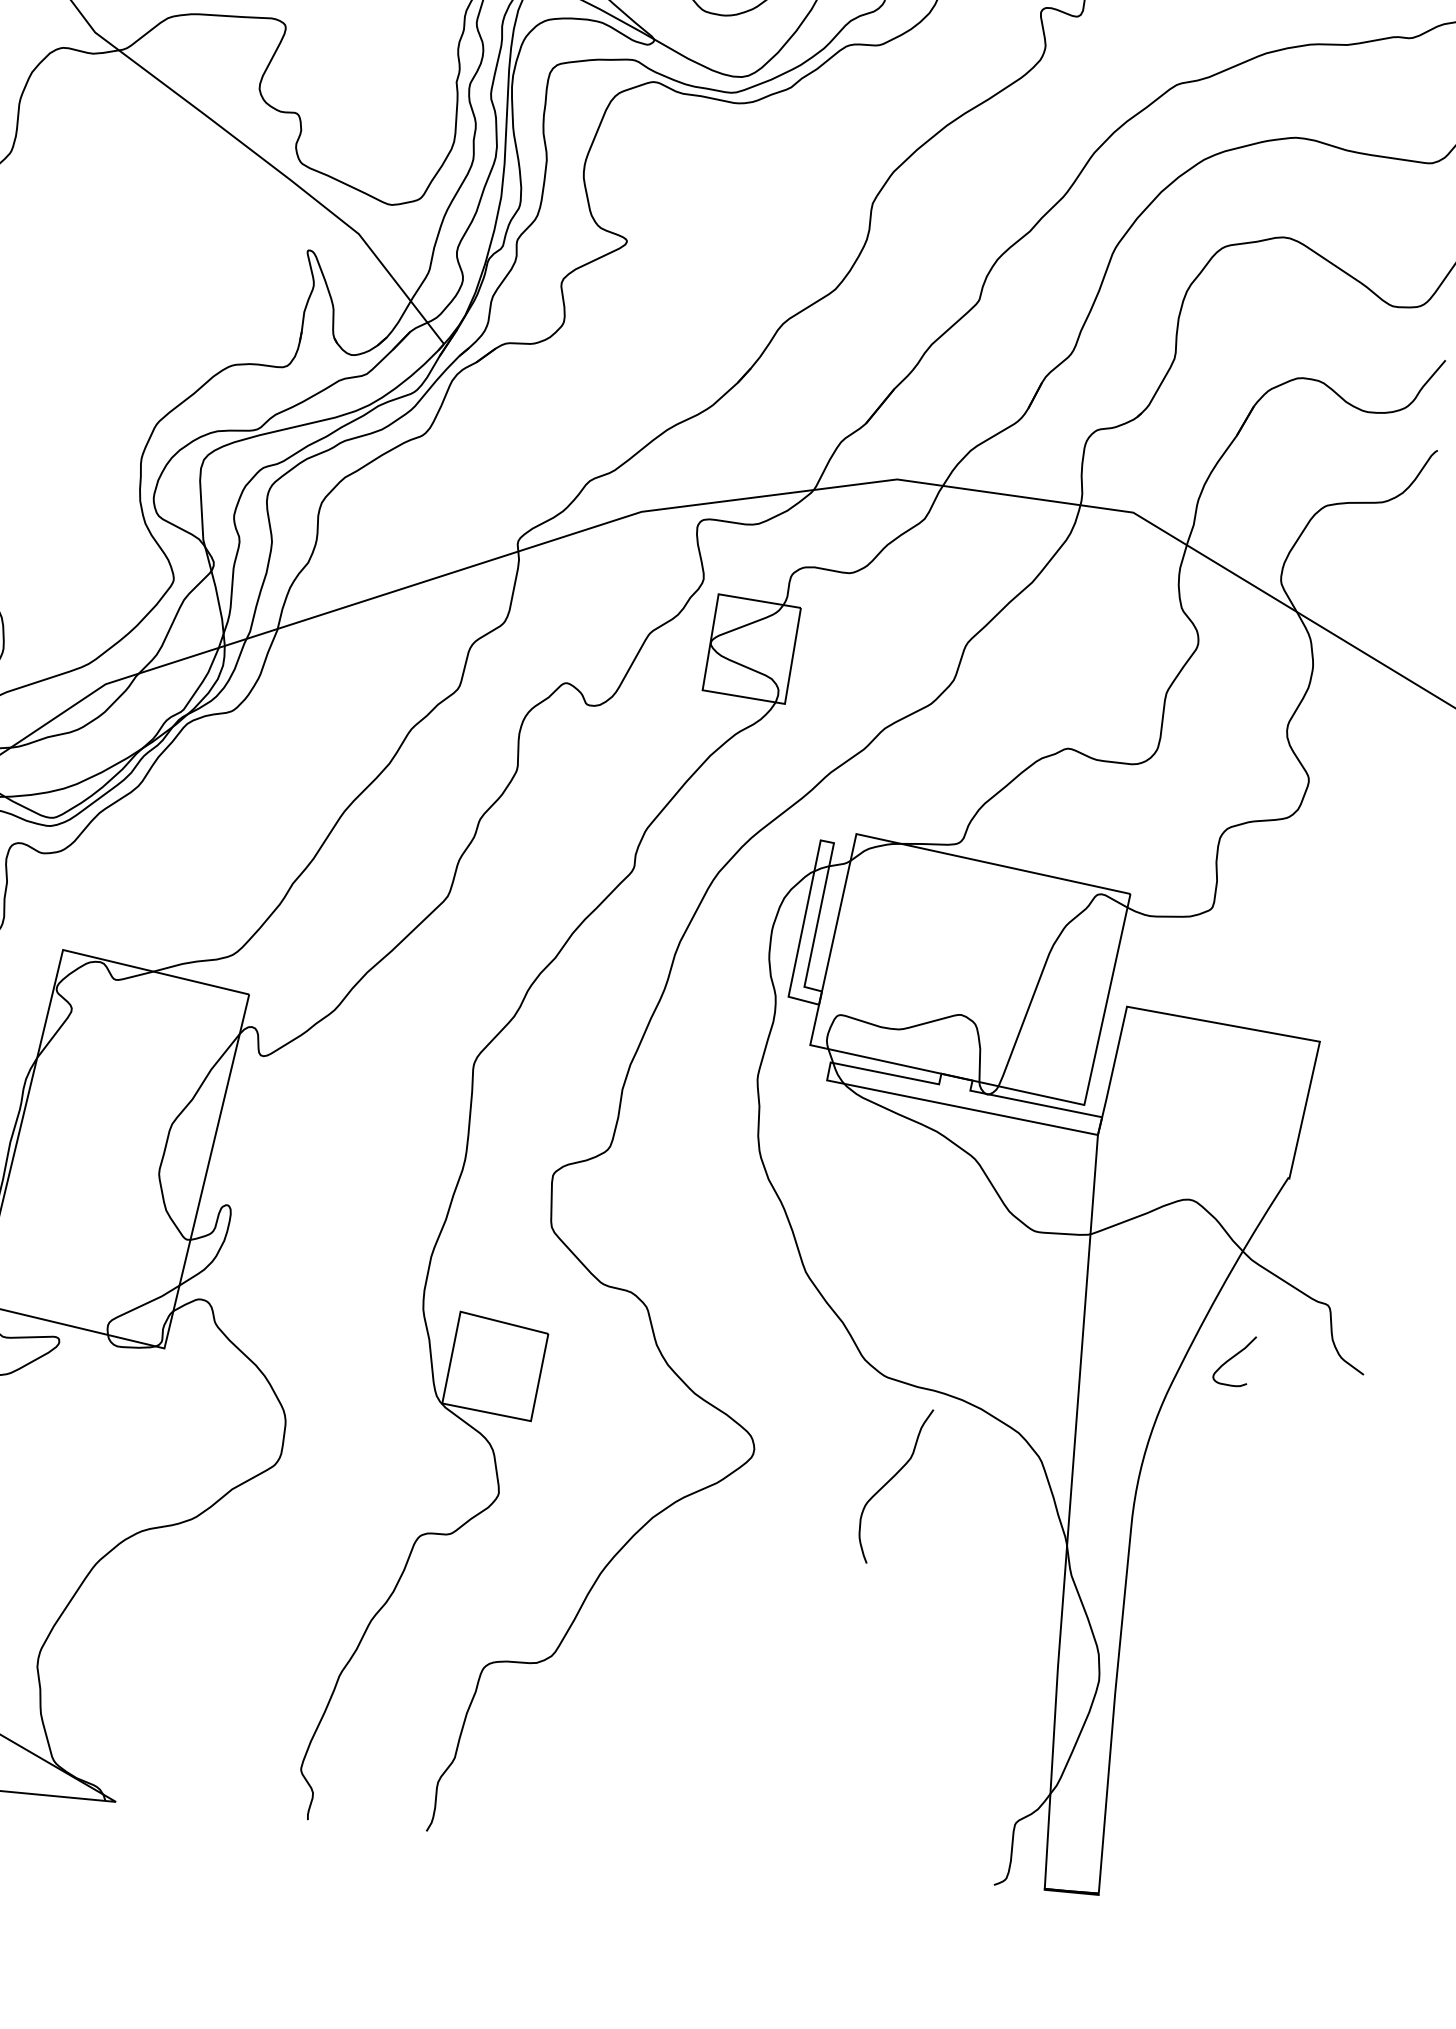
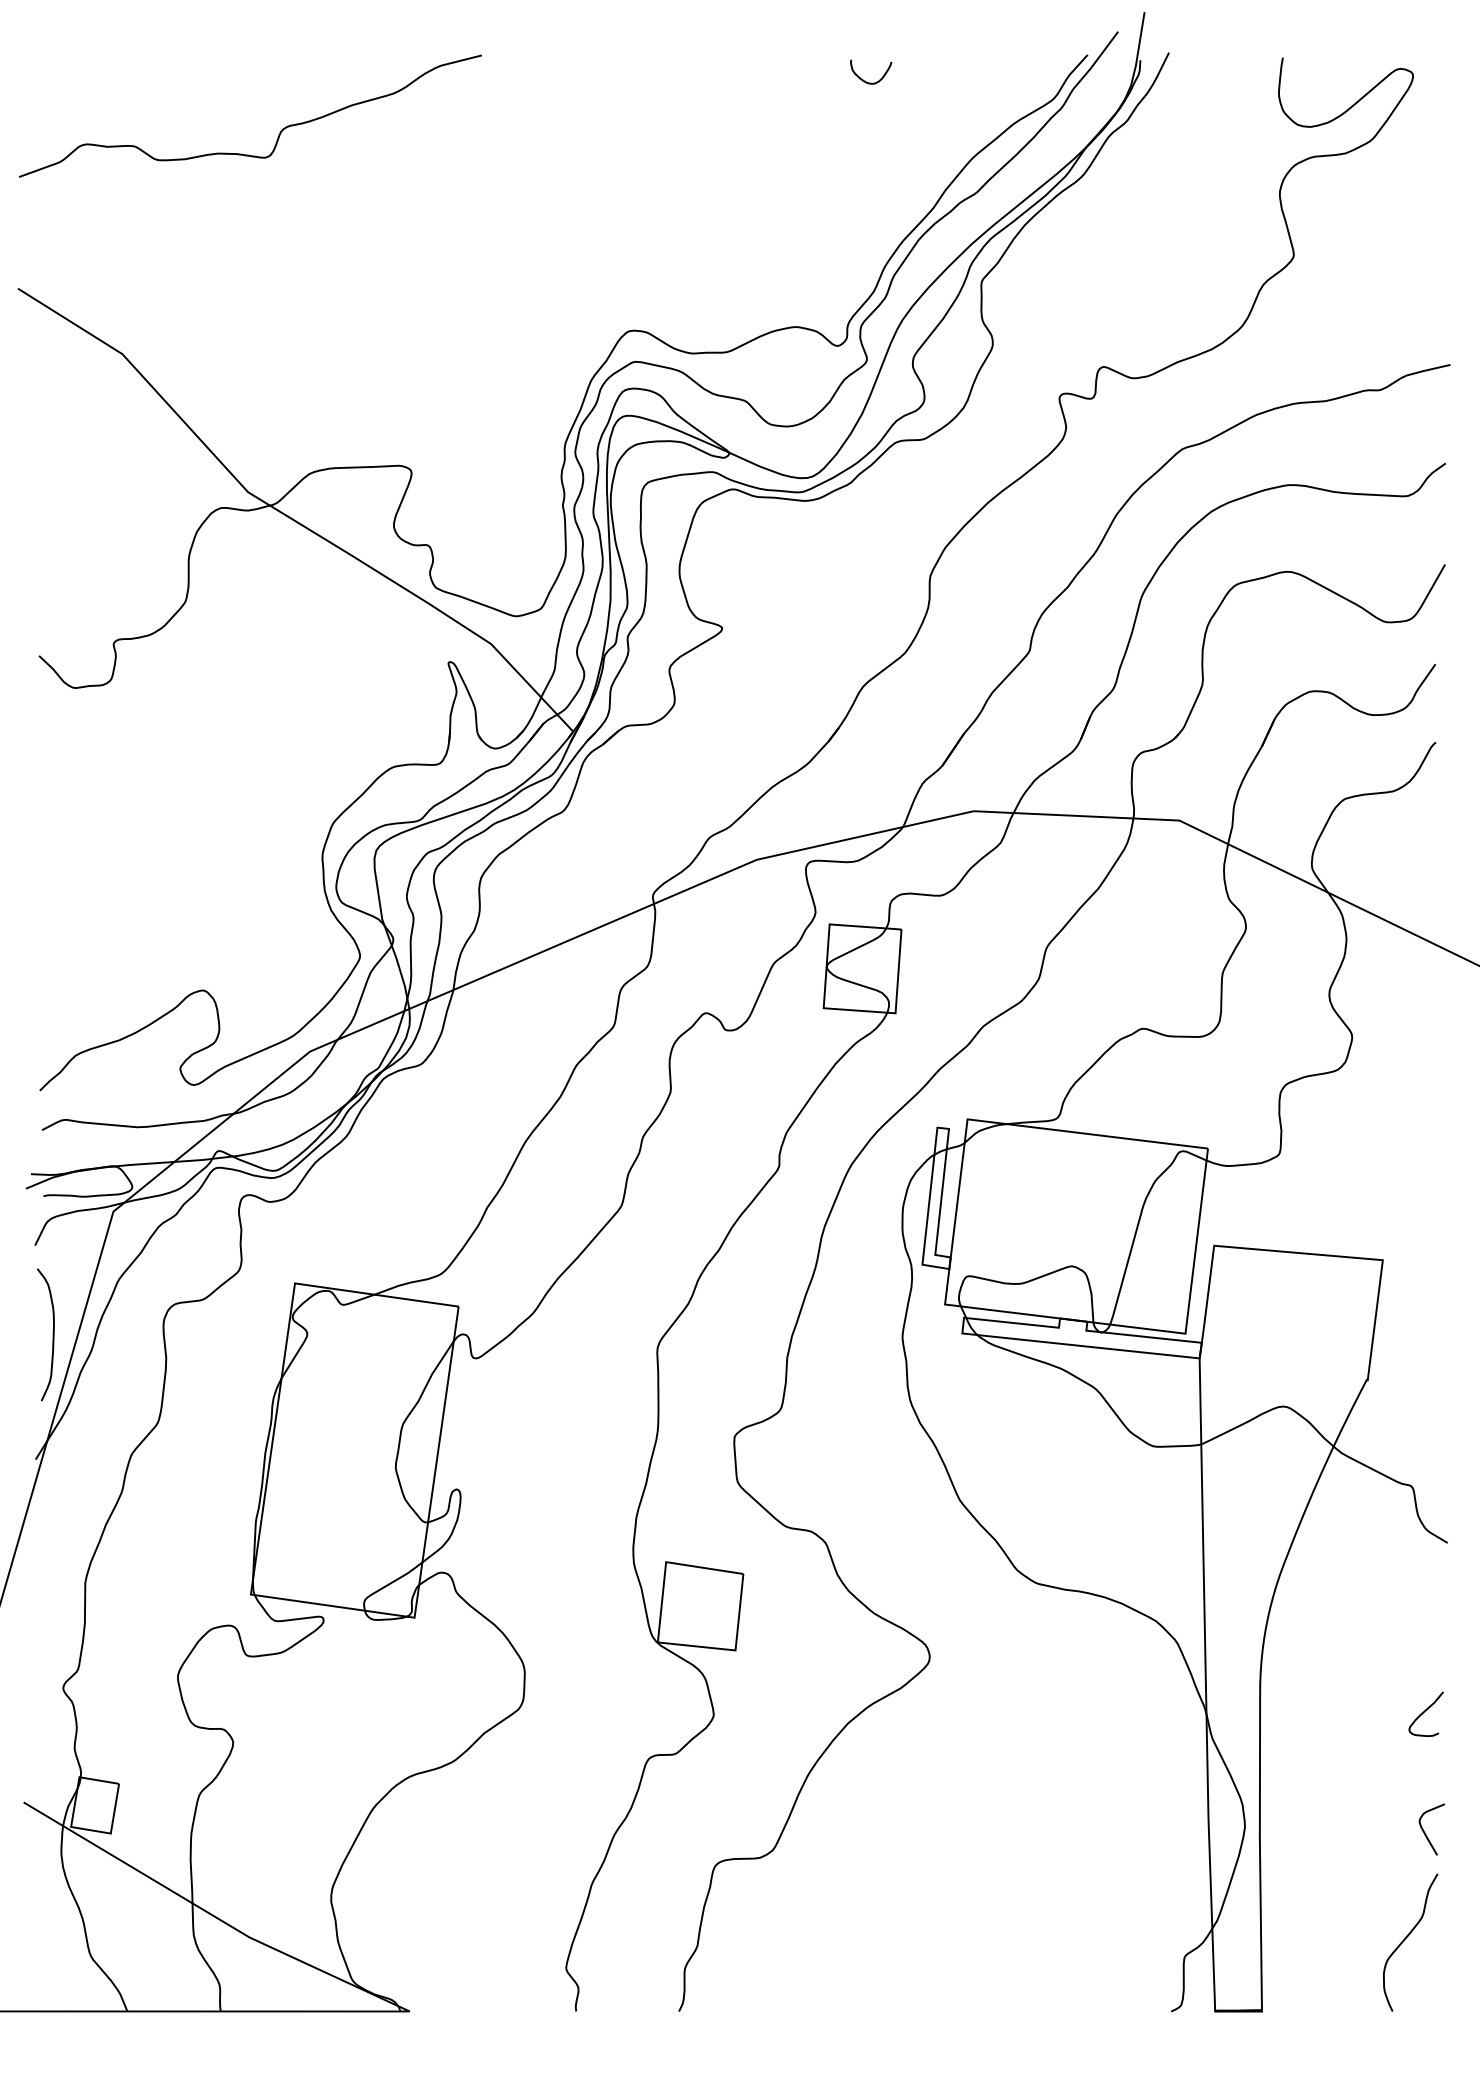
curve: (1232, 1358) -> (1424, 1712), moved
curve: (889, 1483) -> (1405, 1940), moved
curve: (1306, 1706) -> (1425, 1832), added

